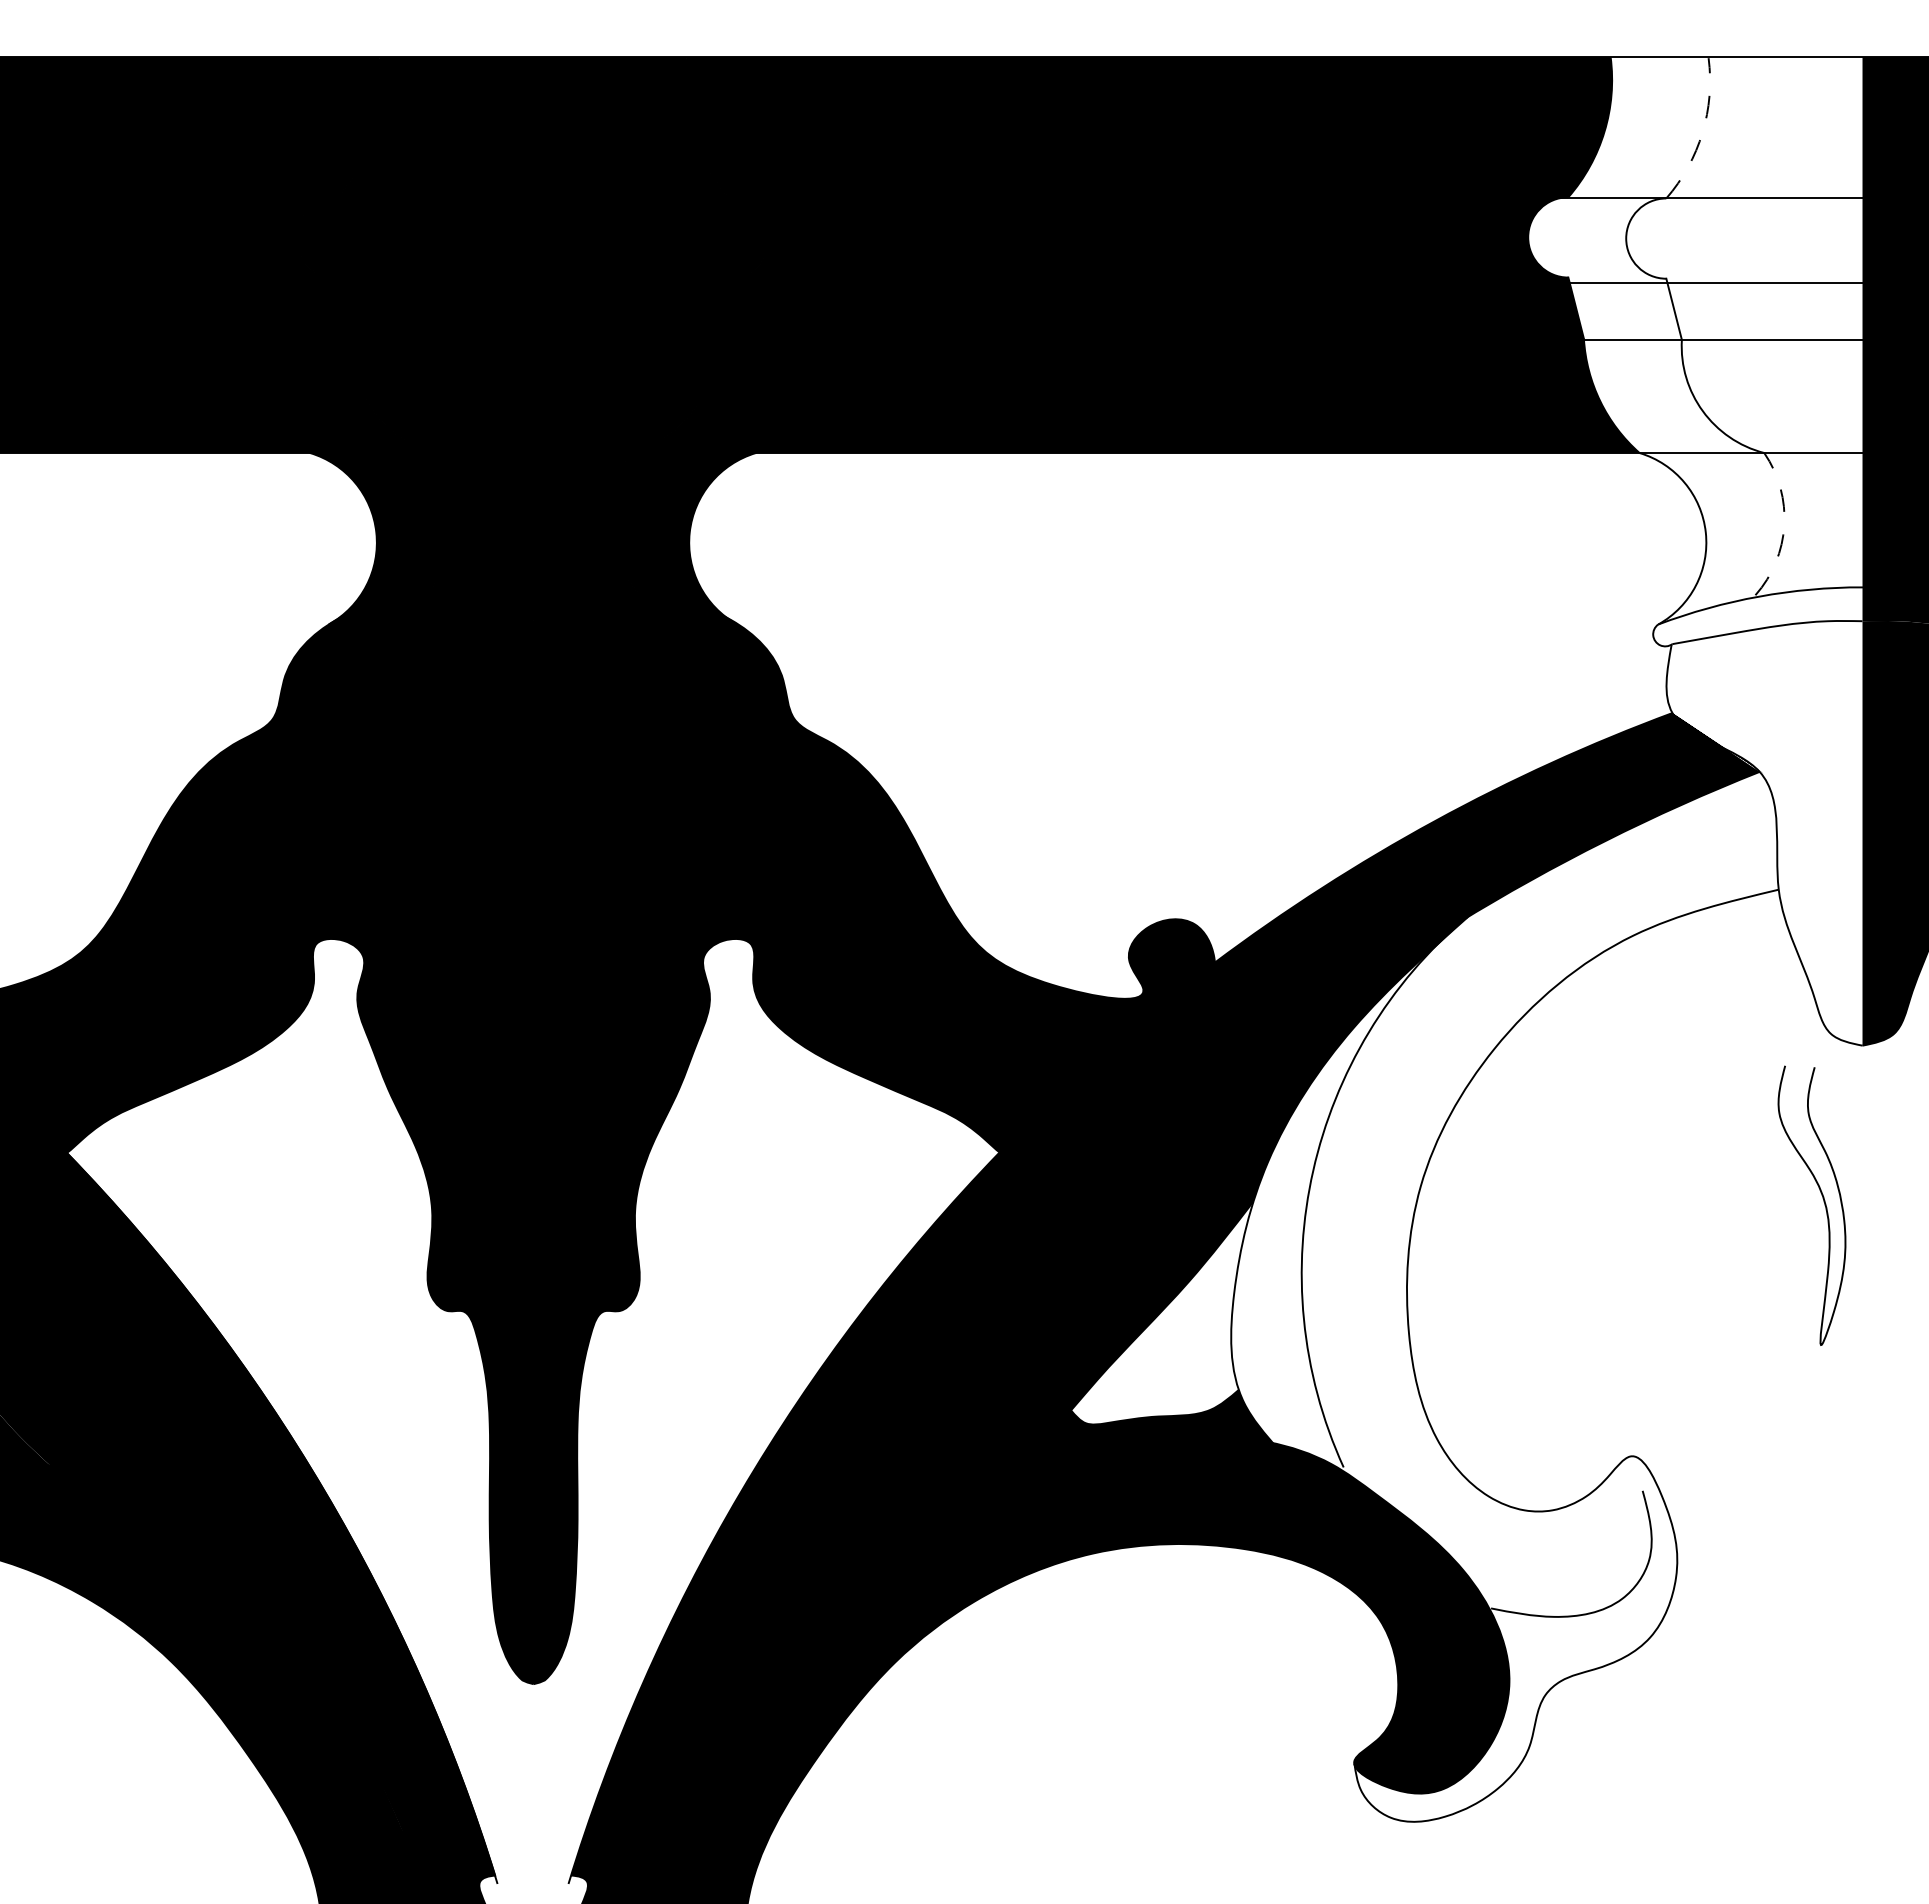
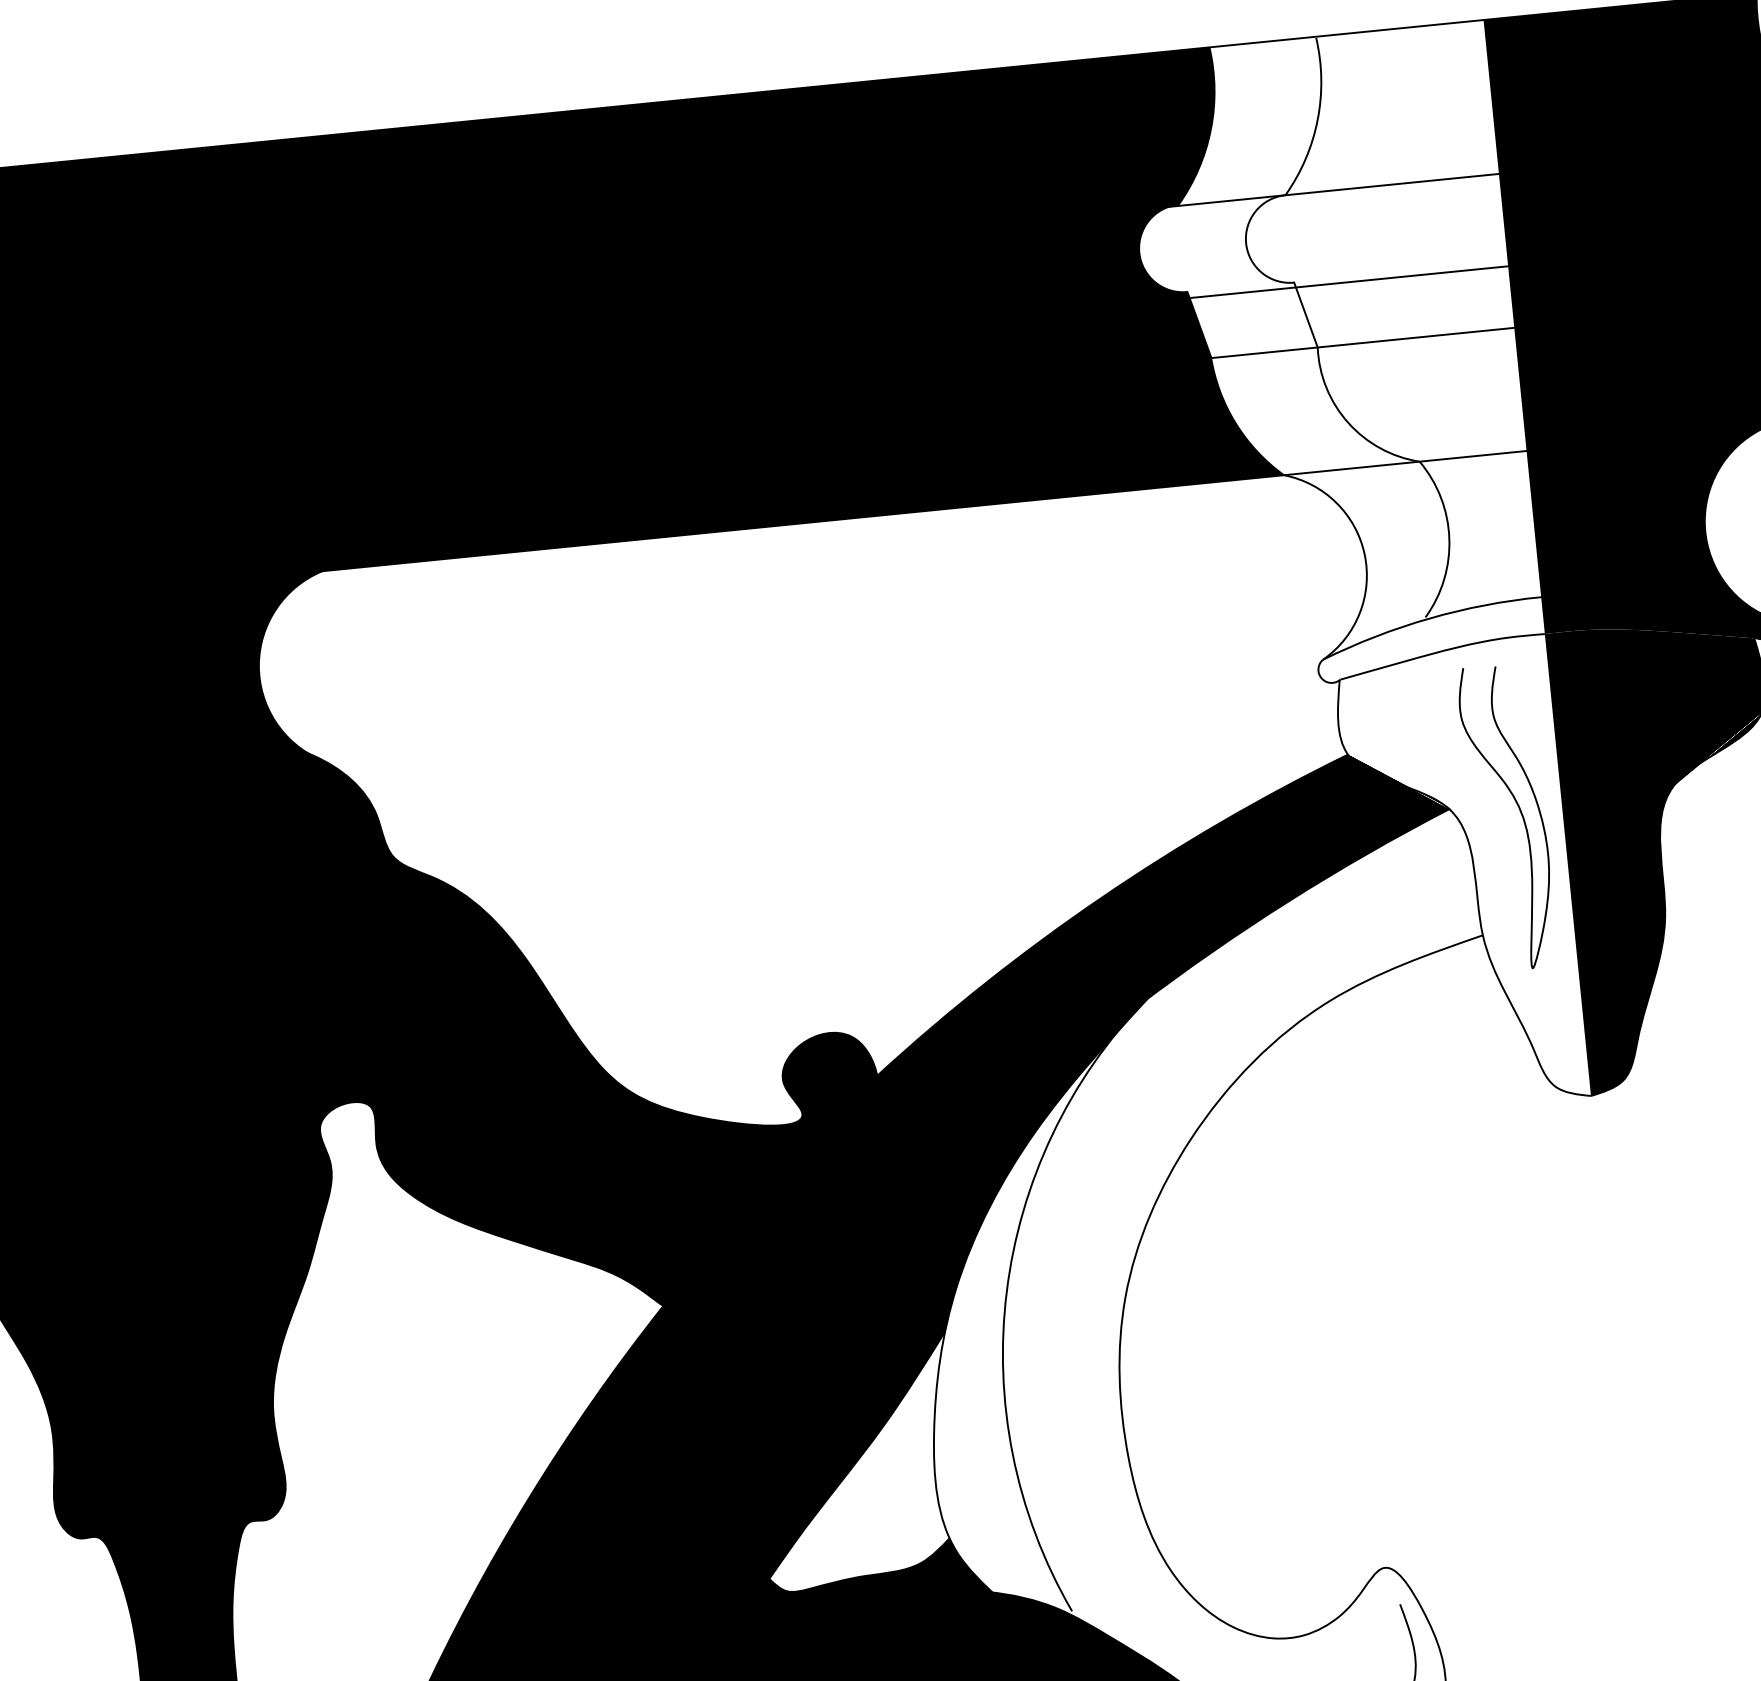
arc: (1702, 132) -> (1317, 119), dashed -> solid
arc: (1784, 525) -> (1449, 538), dashed -> solid
curve: (1823, 1202) -> (1519, 812), moved

